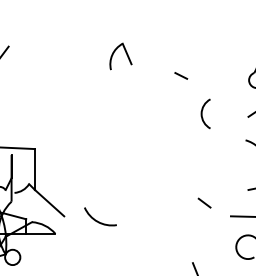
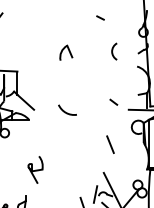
part: (121, 55) -> (66, 52), moved
line: (181, 75) -> (100, 17), moved
arc: (96, 219) -> (65, 111), moved

